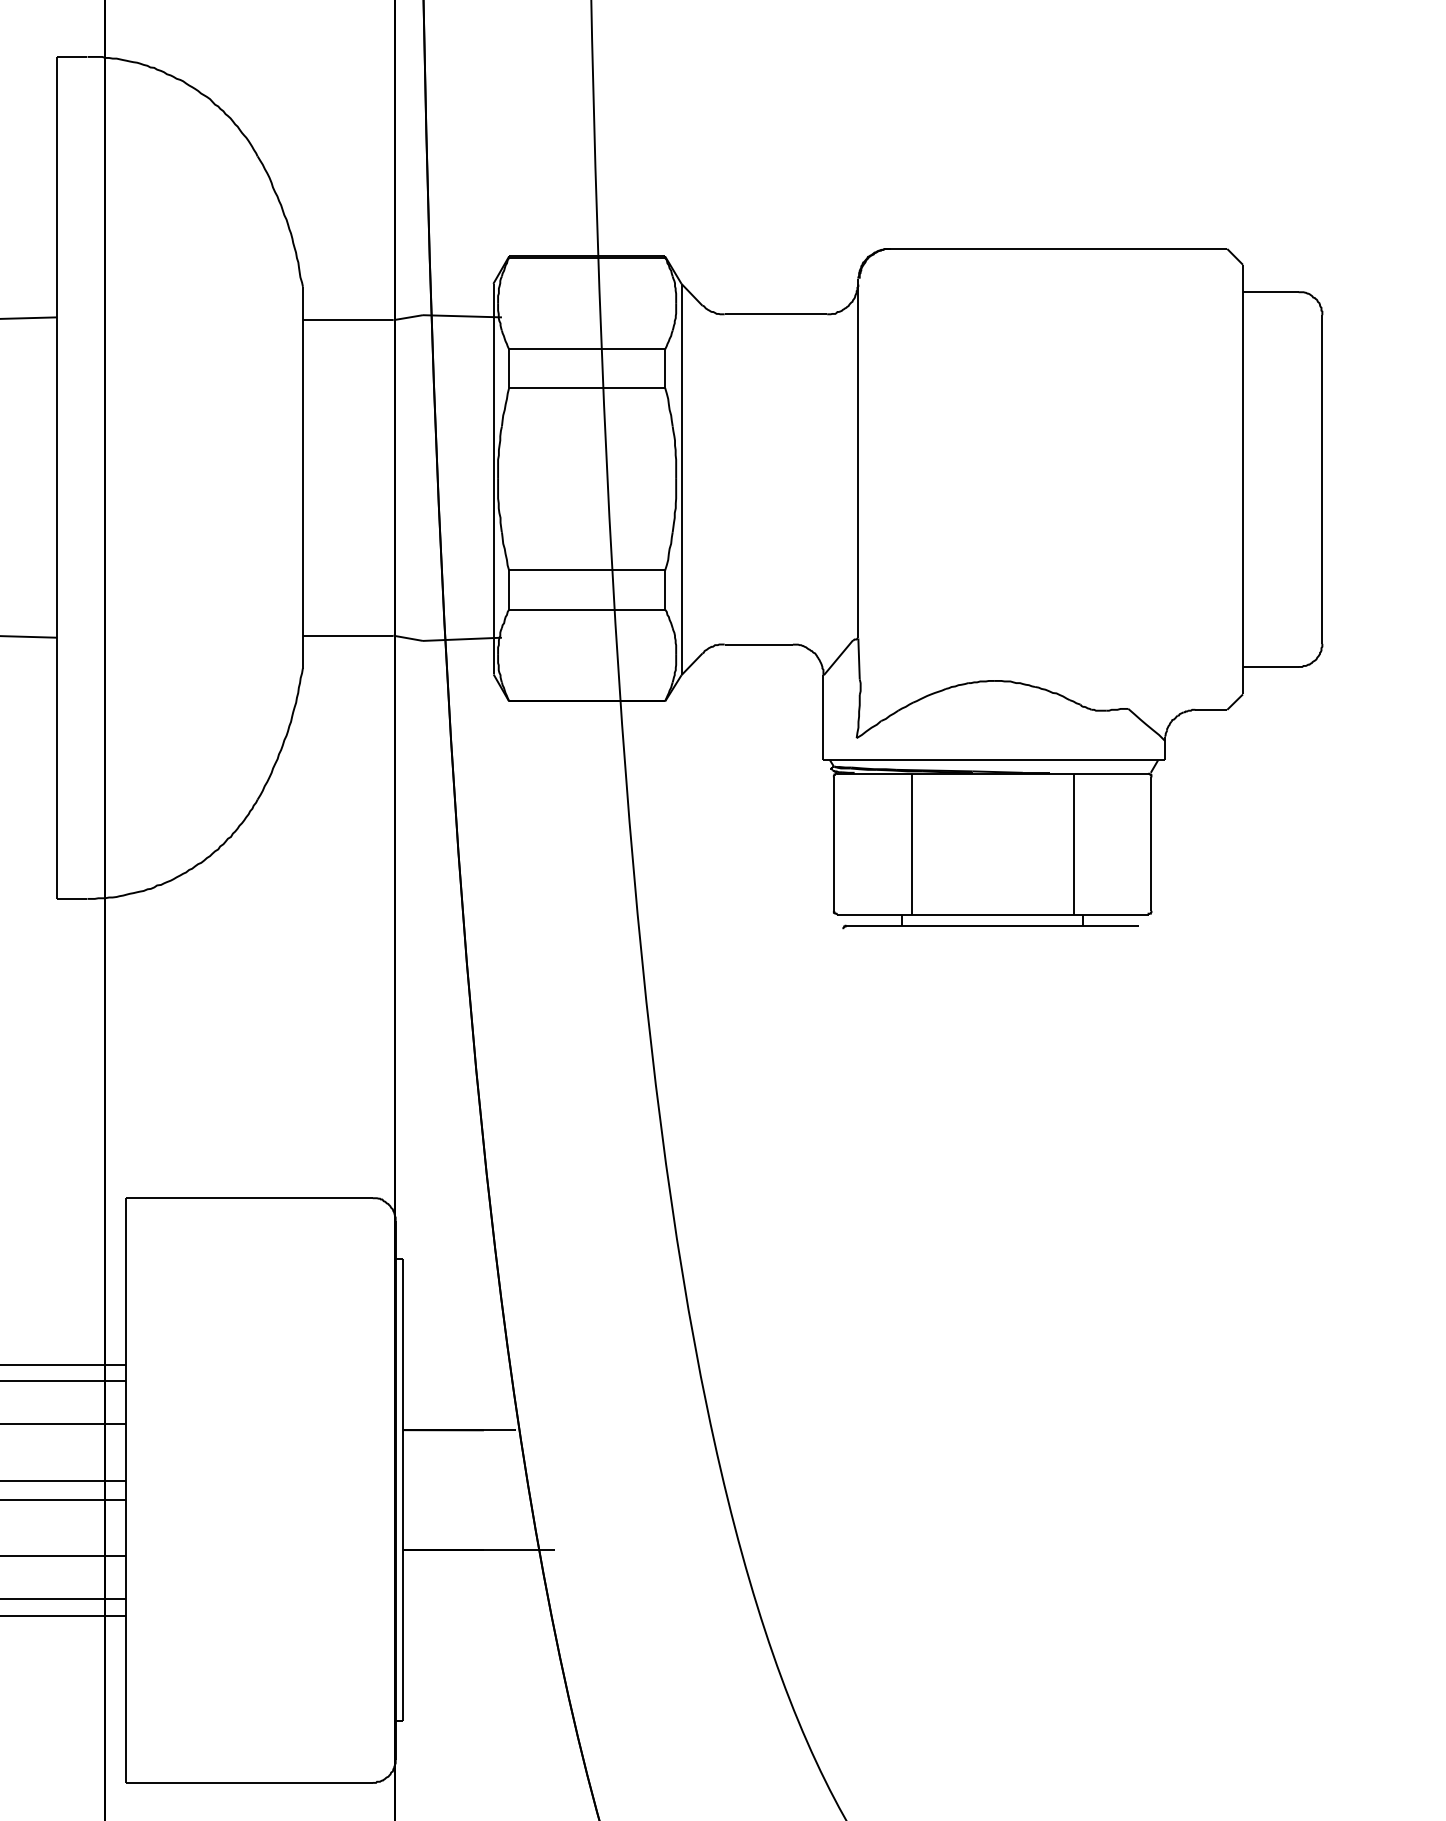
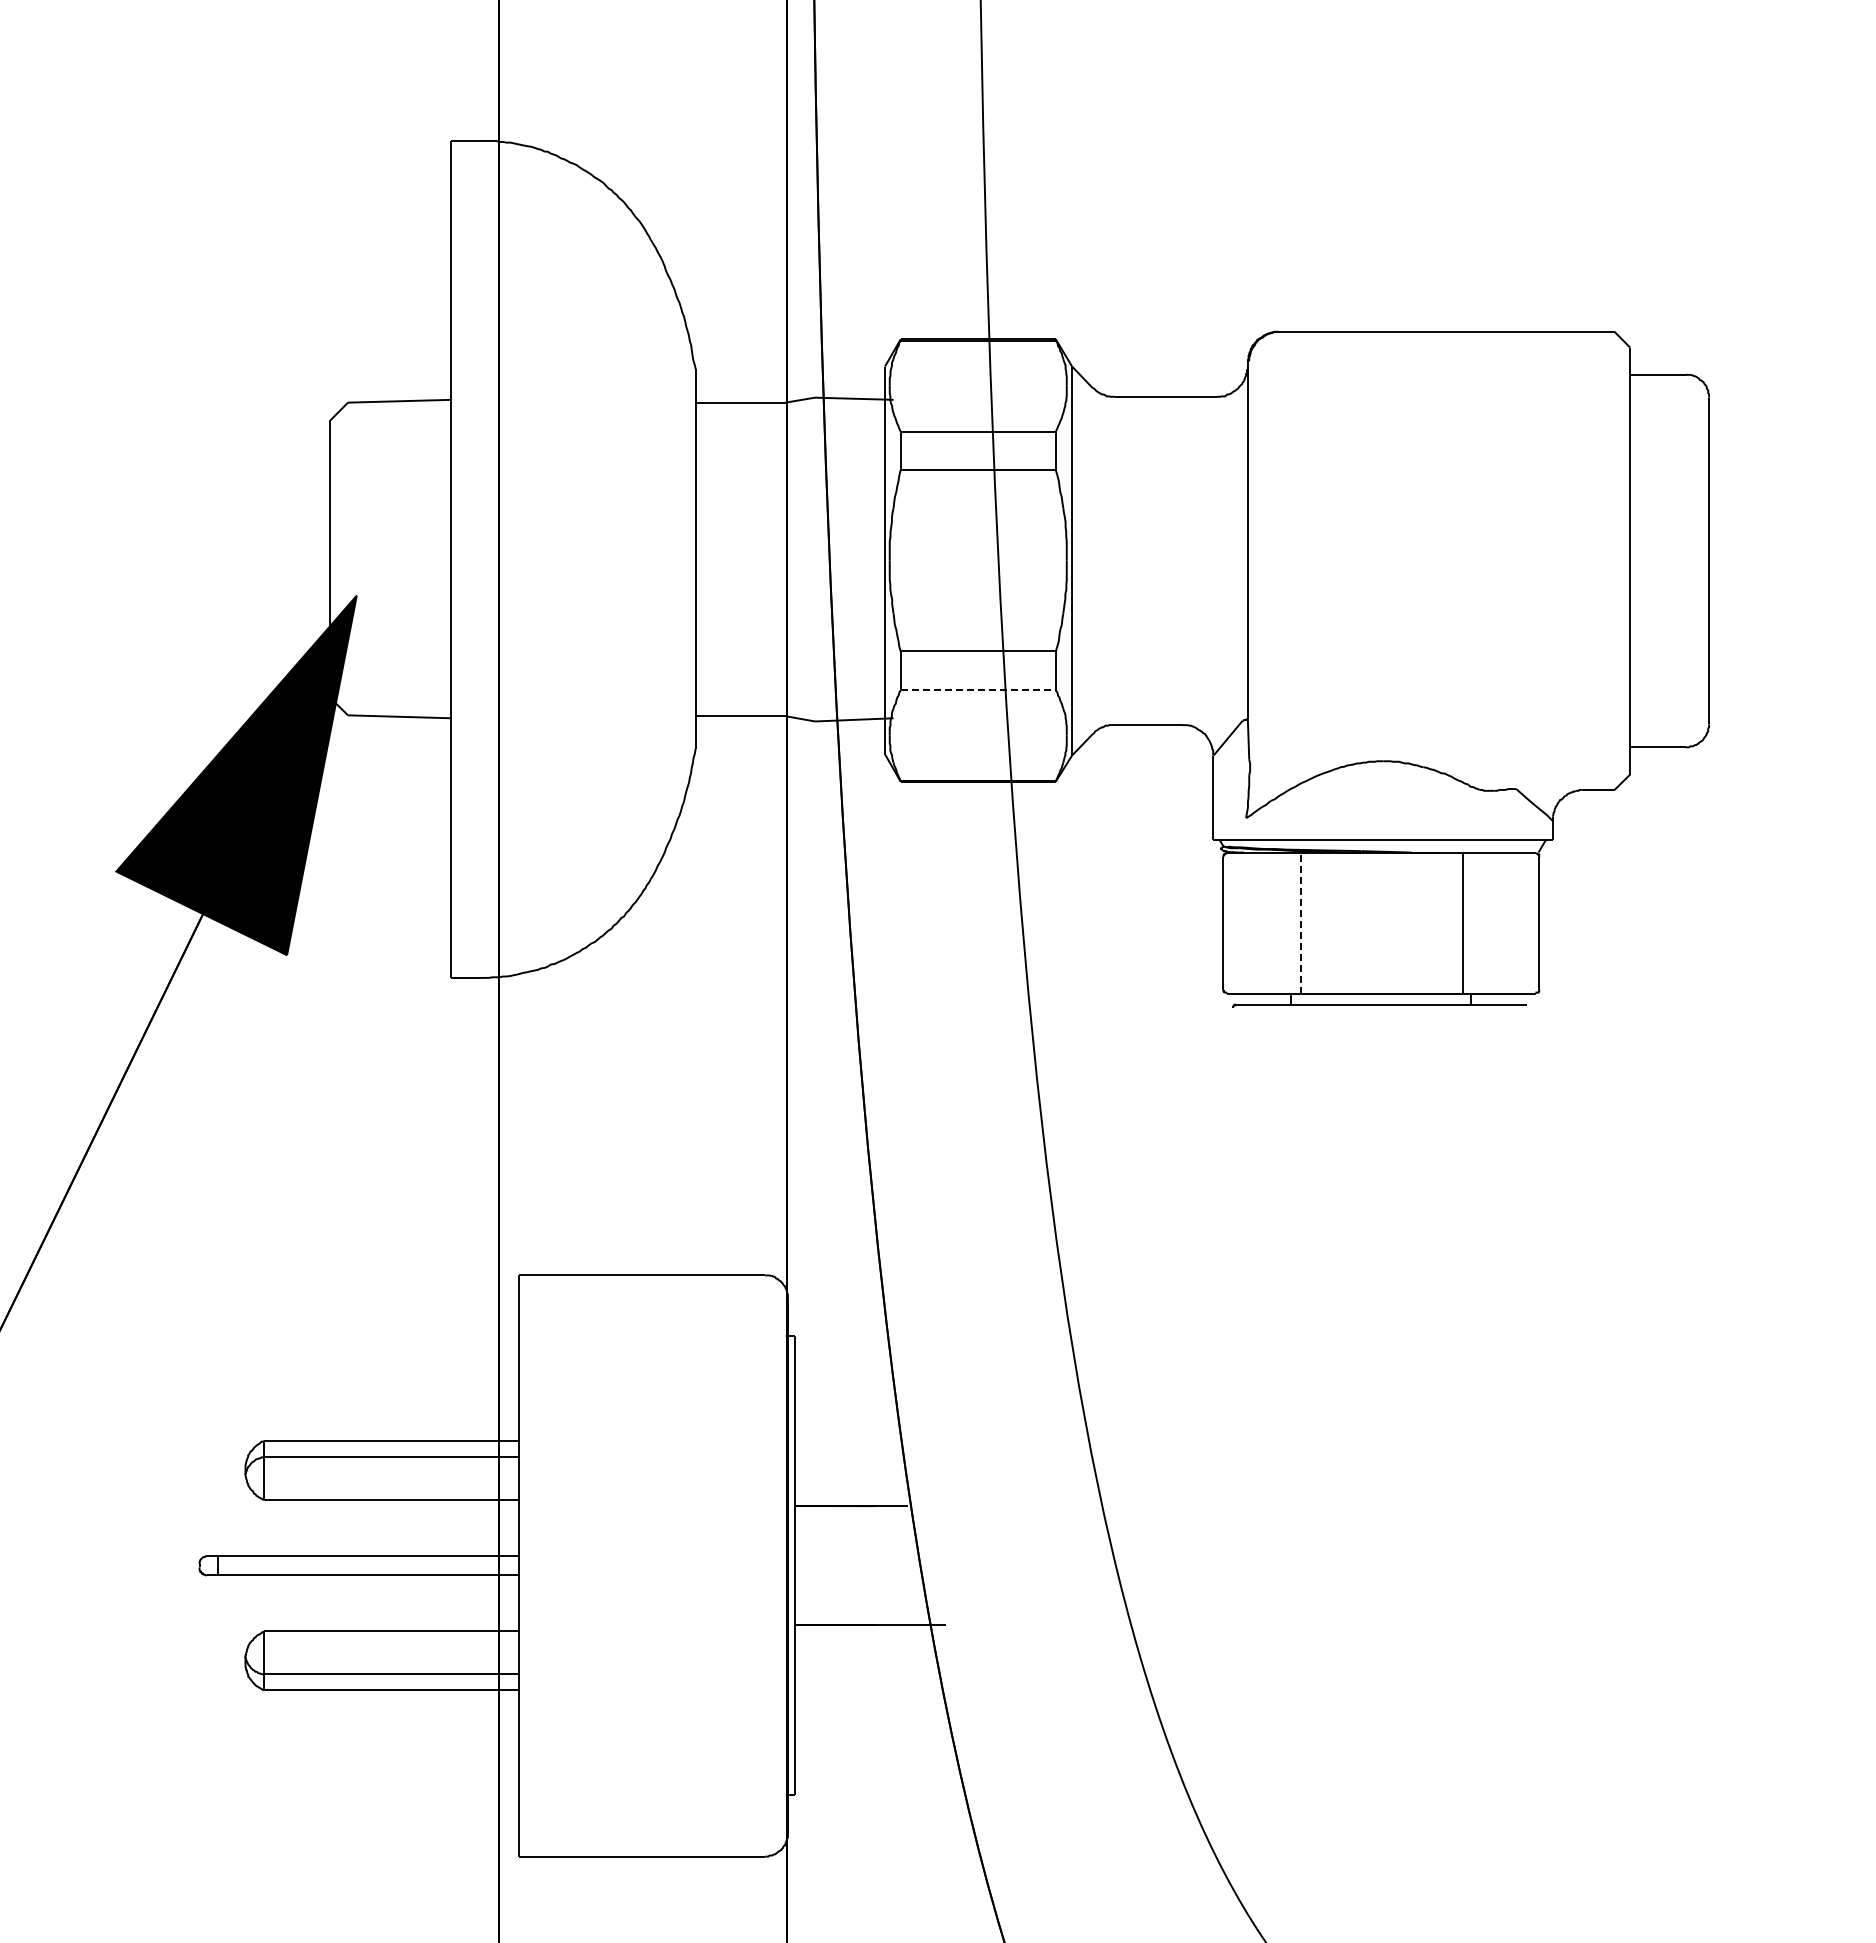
line: (587, 609) -> (978, 690), solid -> dashed
line: (912, 844) -> (1301, 923), solid -> dashed

